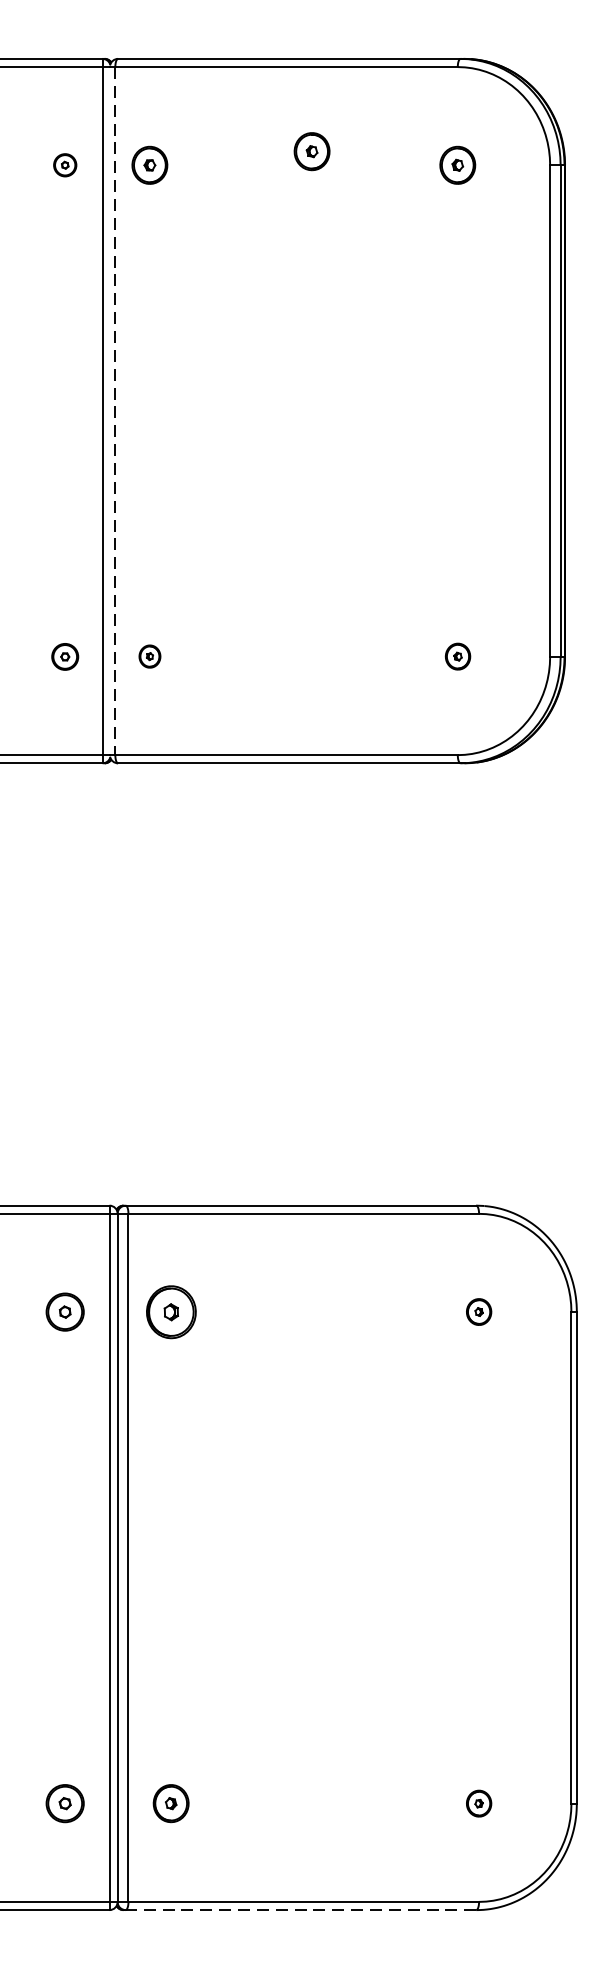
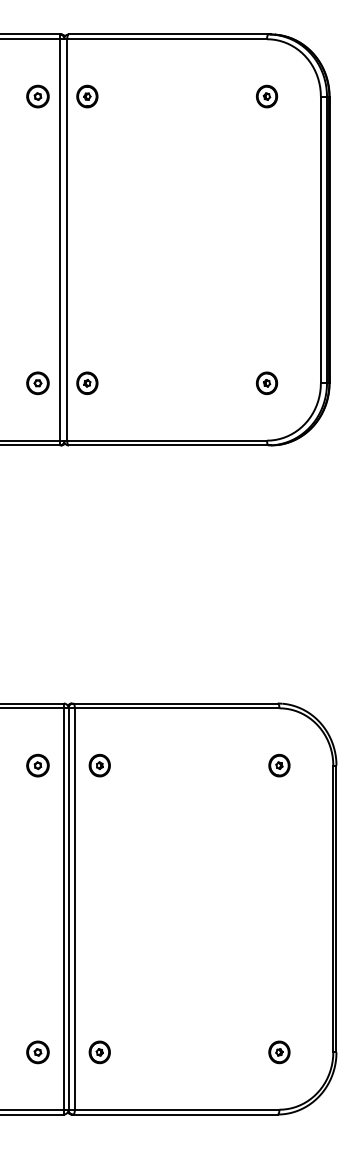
part: (312, 151) -> (182, 88), removed
part: (64, 165) -> (37, 96), size x1.67
line: (115, 410) -> (67, 239), dashed -> solid
part: (150, 655) -> (87, 382), size x1.67
part: (458, 655) -> (267, 382), size x1.43
part: (64, 657) -> (37, 383), size x1.43
part: (170, 1311) -> (99, 765), size x0.71
part: (479, 1311) -> (279, 765), size x1.43
part: (479, 1803) -> (279, 1052), size x1.43
line: (300, 1910) -> (175, 1114), dashed -> solid

